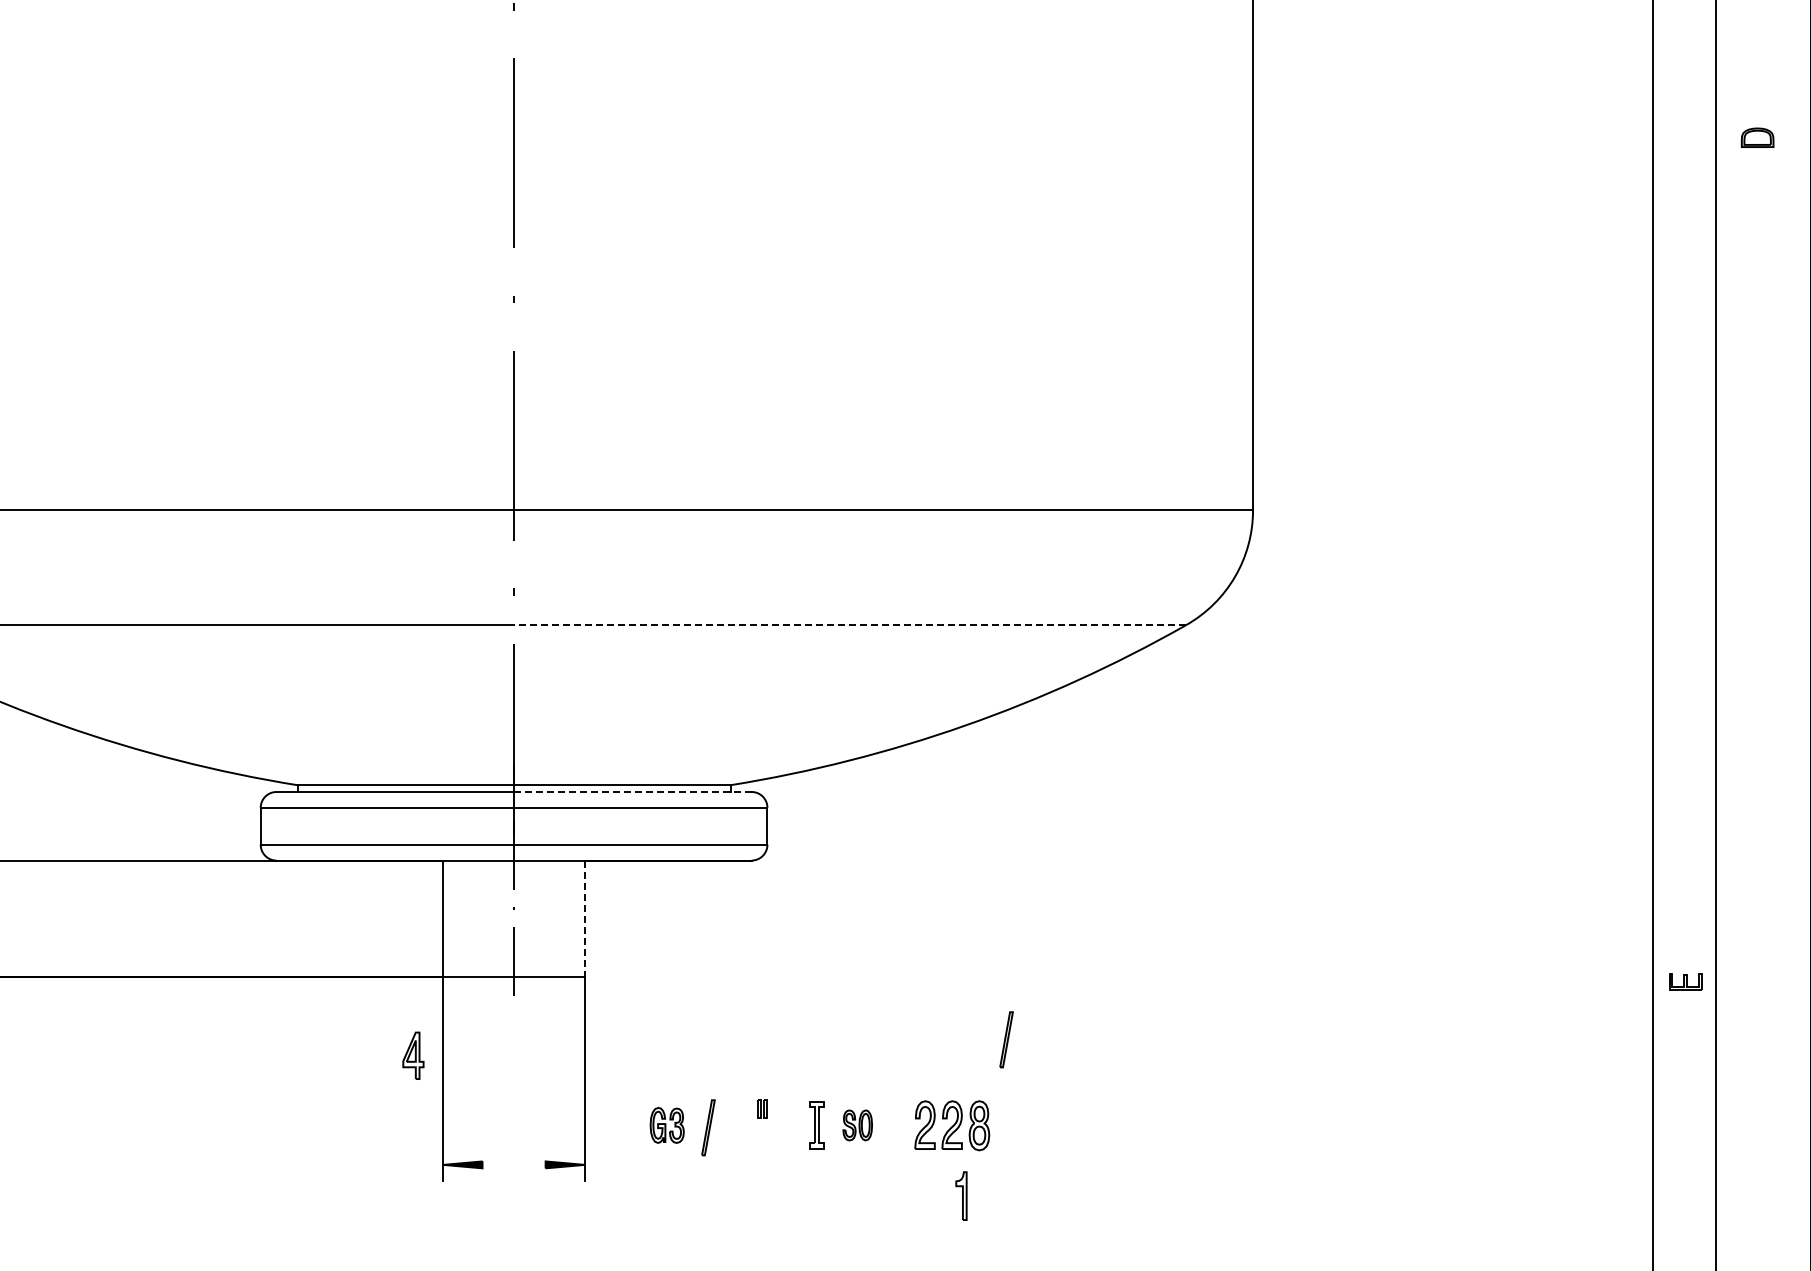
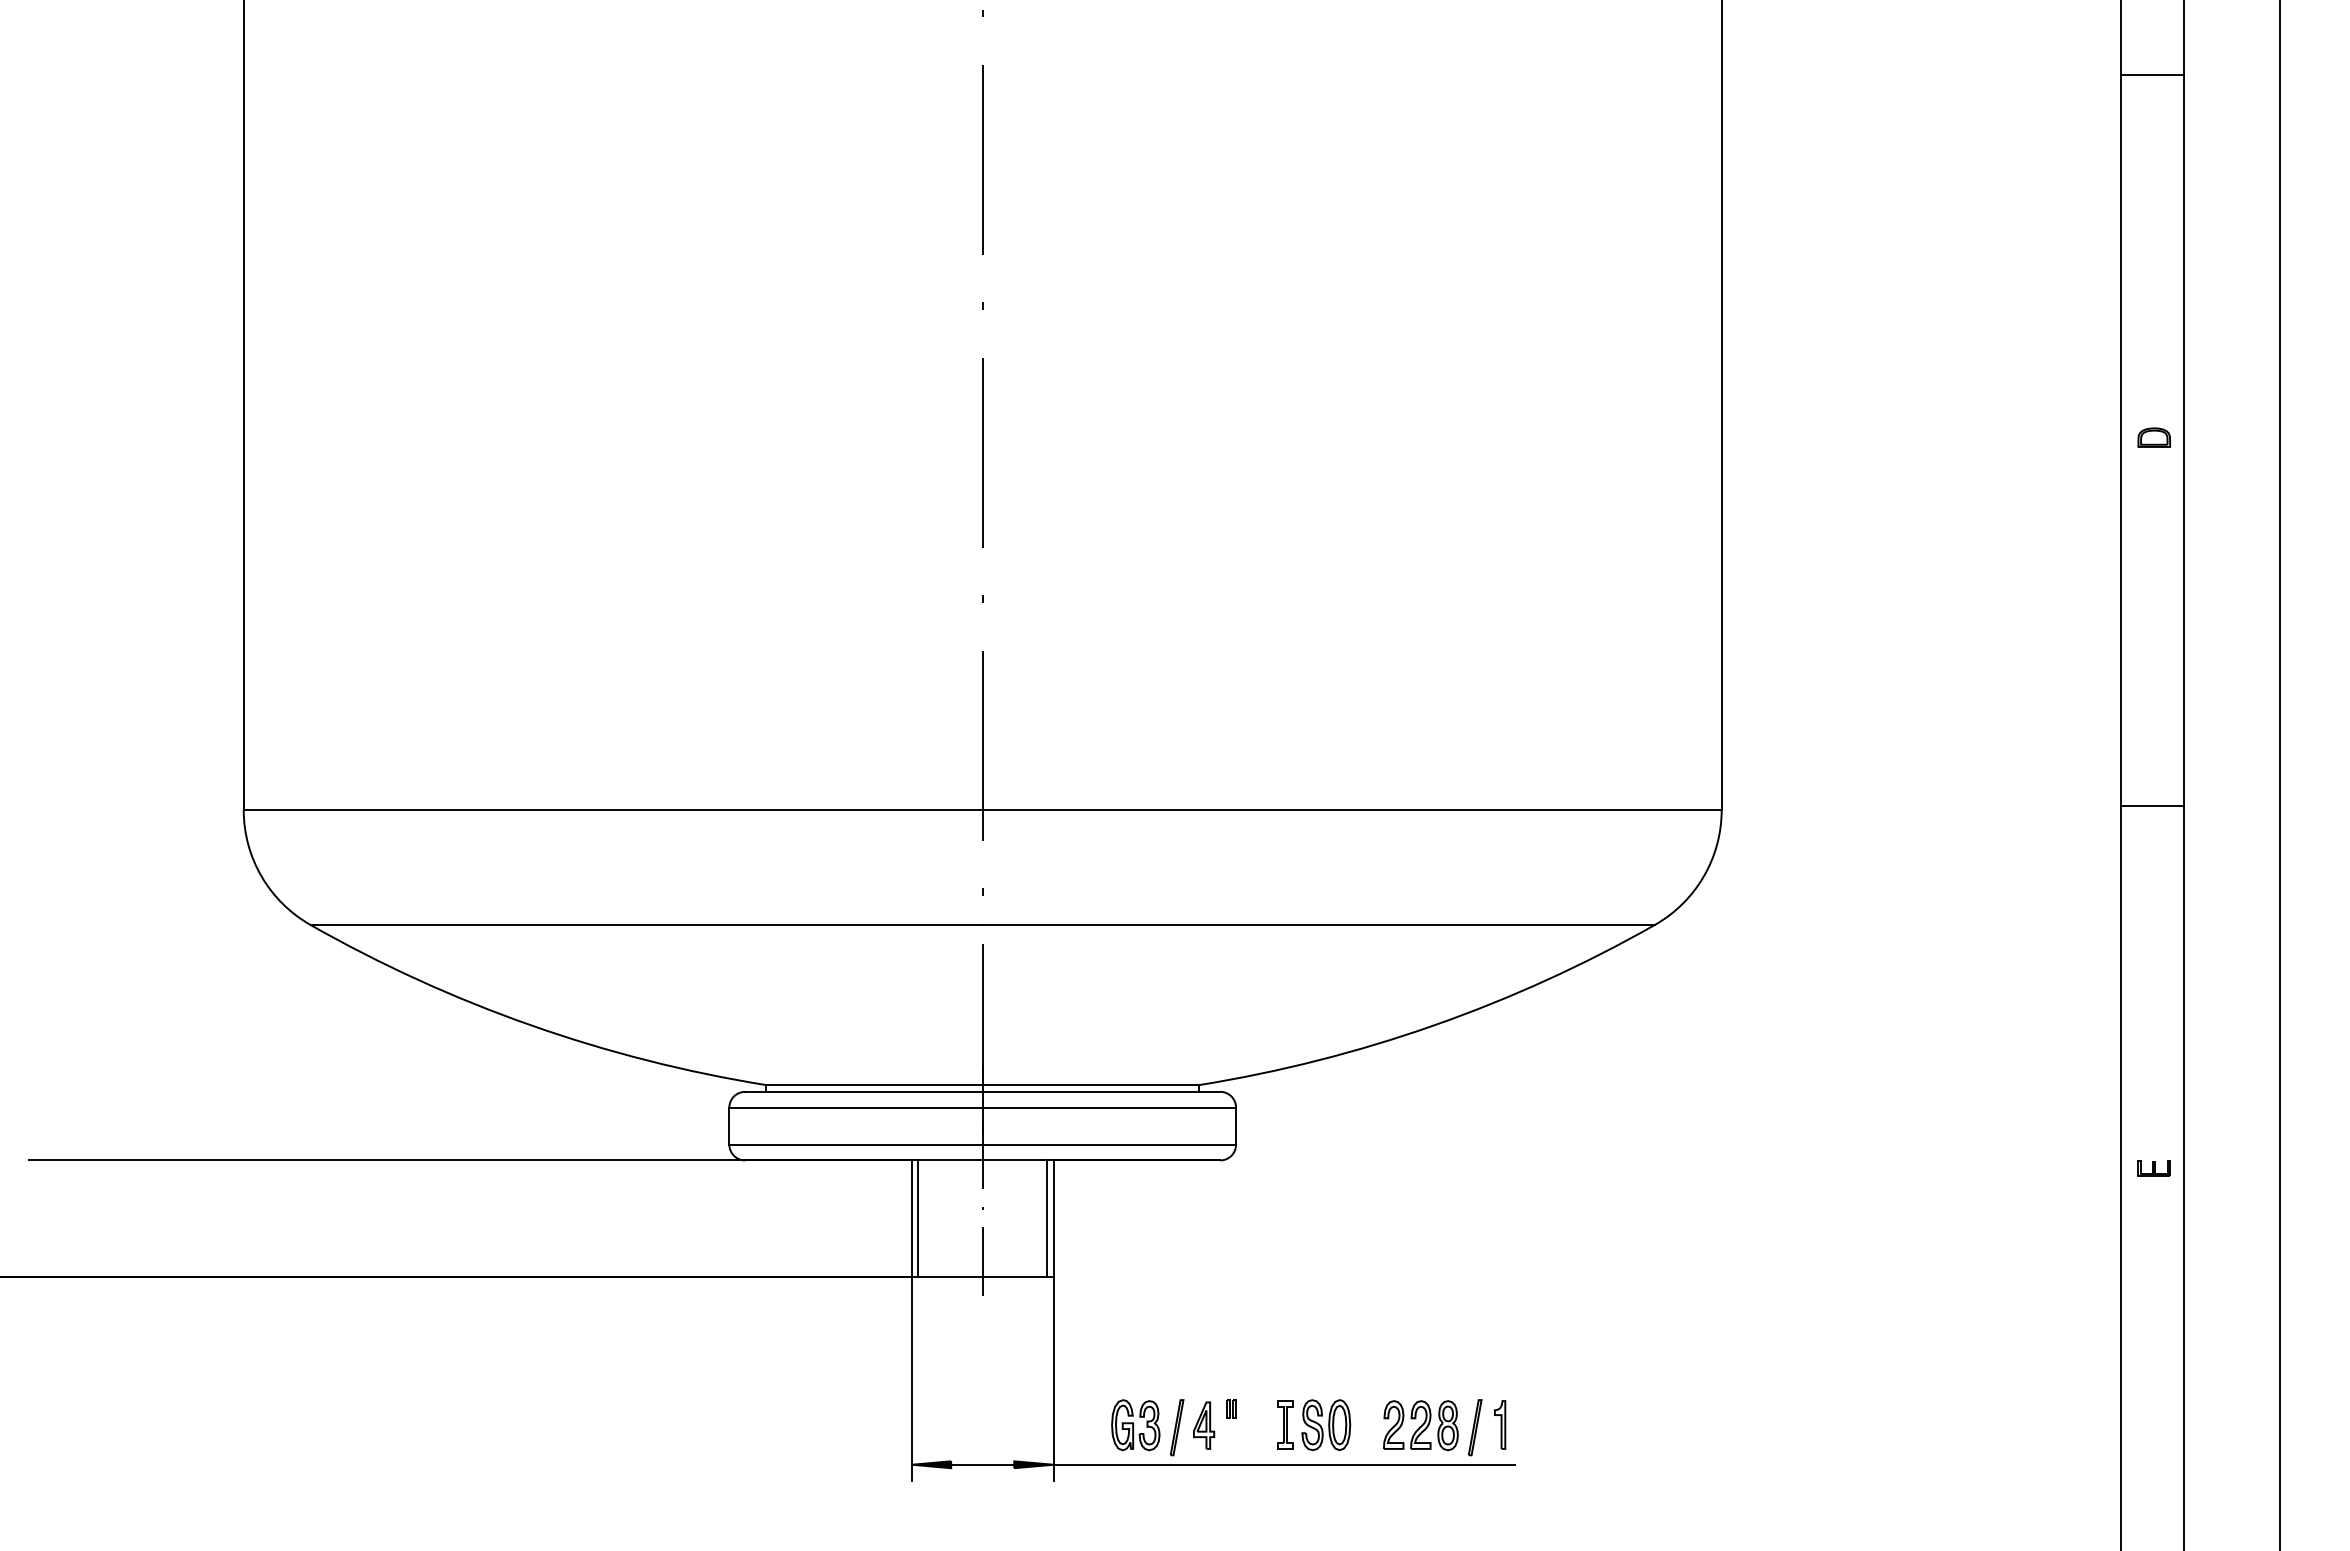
part: (1756, 137) -> (2153, 437), moved
line: (1683, 506) -> (2152, 806), added
line: (849, 624) -> (1318, 924), dashed -> solid
line: (632, 791) -> (1101, 1091), dashed -> solid
line: (449, 918) -> (918, 1218), added
line: (578, 918) -> (1047, 1218), added
line: (584, 919) -> (1053, 1219), dashed -> solid
part: (1684, 981) -> (2153, 1168), moved
part: (1006, 1039) -> (1475, 1427), moved
part: (413, 1055) -> (1204, 1425), moved
part: (666, 1125) -> (1135, 1425), size x1.43
part: (857, 1125) -> (1326, 1425), size x1.67
line: (513, 1164) -> (982, 1464), added
line: (814, 1164) -> (1283, 1464), added
part: (961, 1195) -> (1500, 1424), moved

